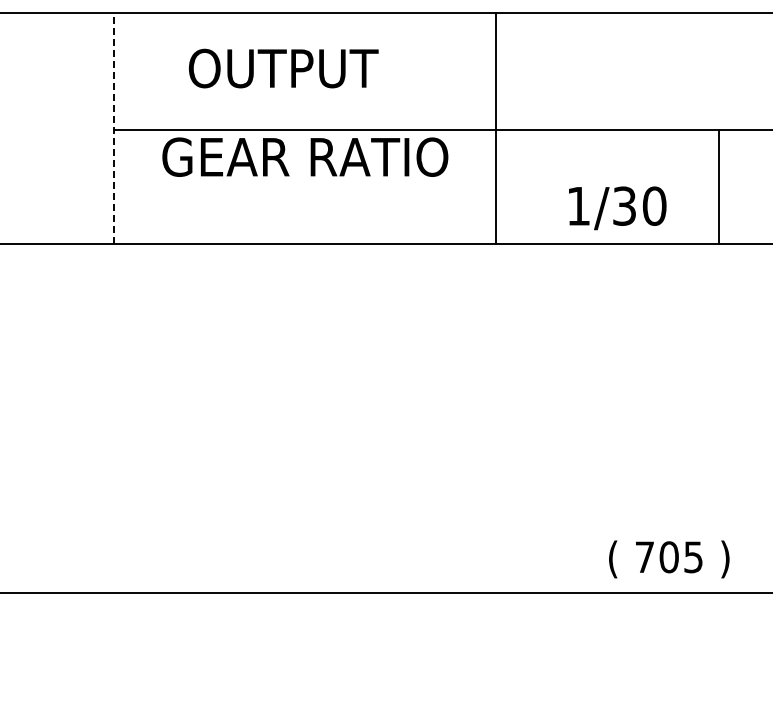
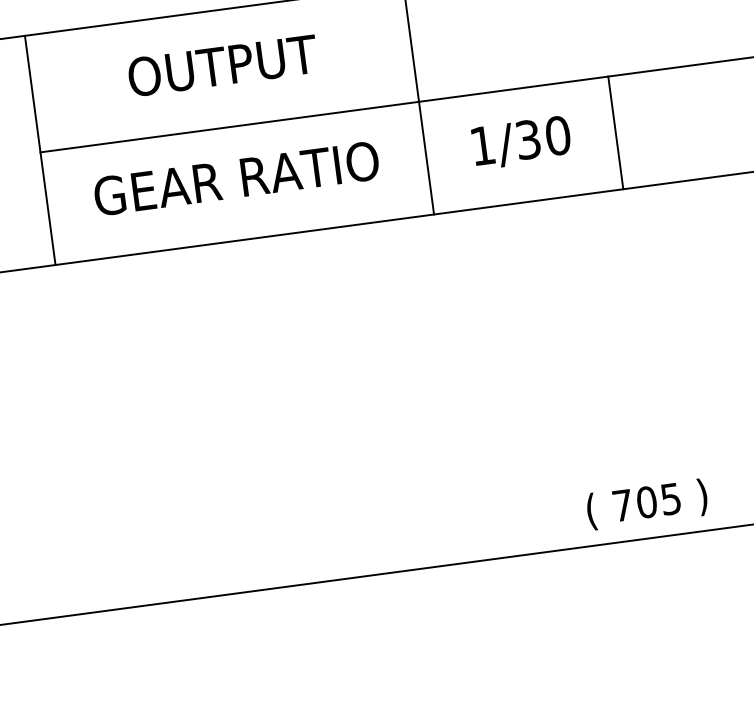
text: (283, 68) -> (222, 65), moved
line: (114, 128) -> (40, 150), dashed -> solid
text: (305, 156) -> (236, 177), moved
line: (719, 186) -> (615, 132), moved
text: (617, 208) -> (521, 142), moved

